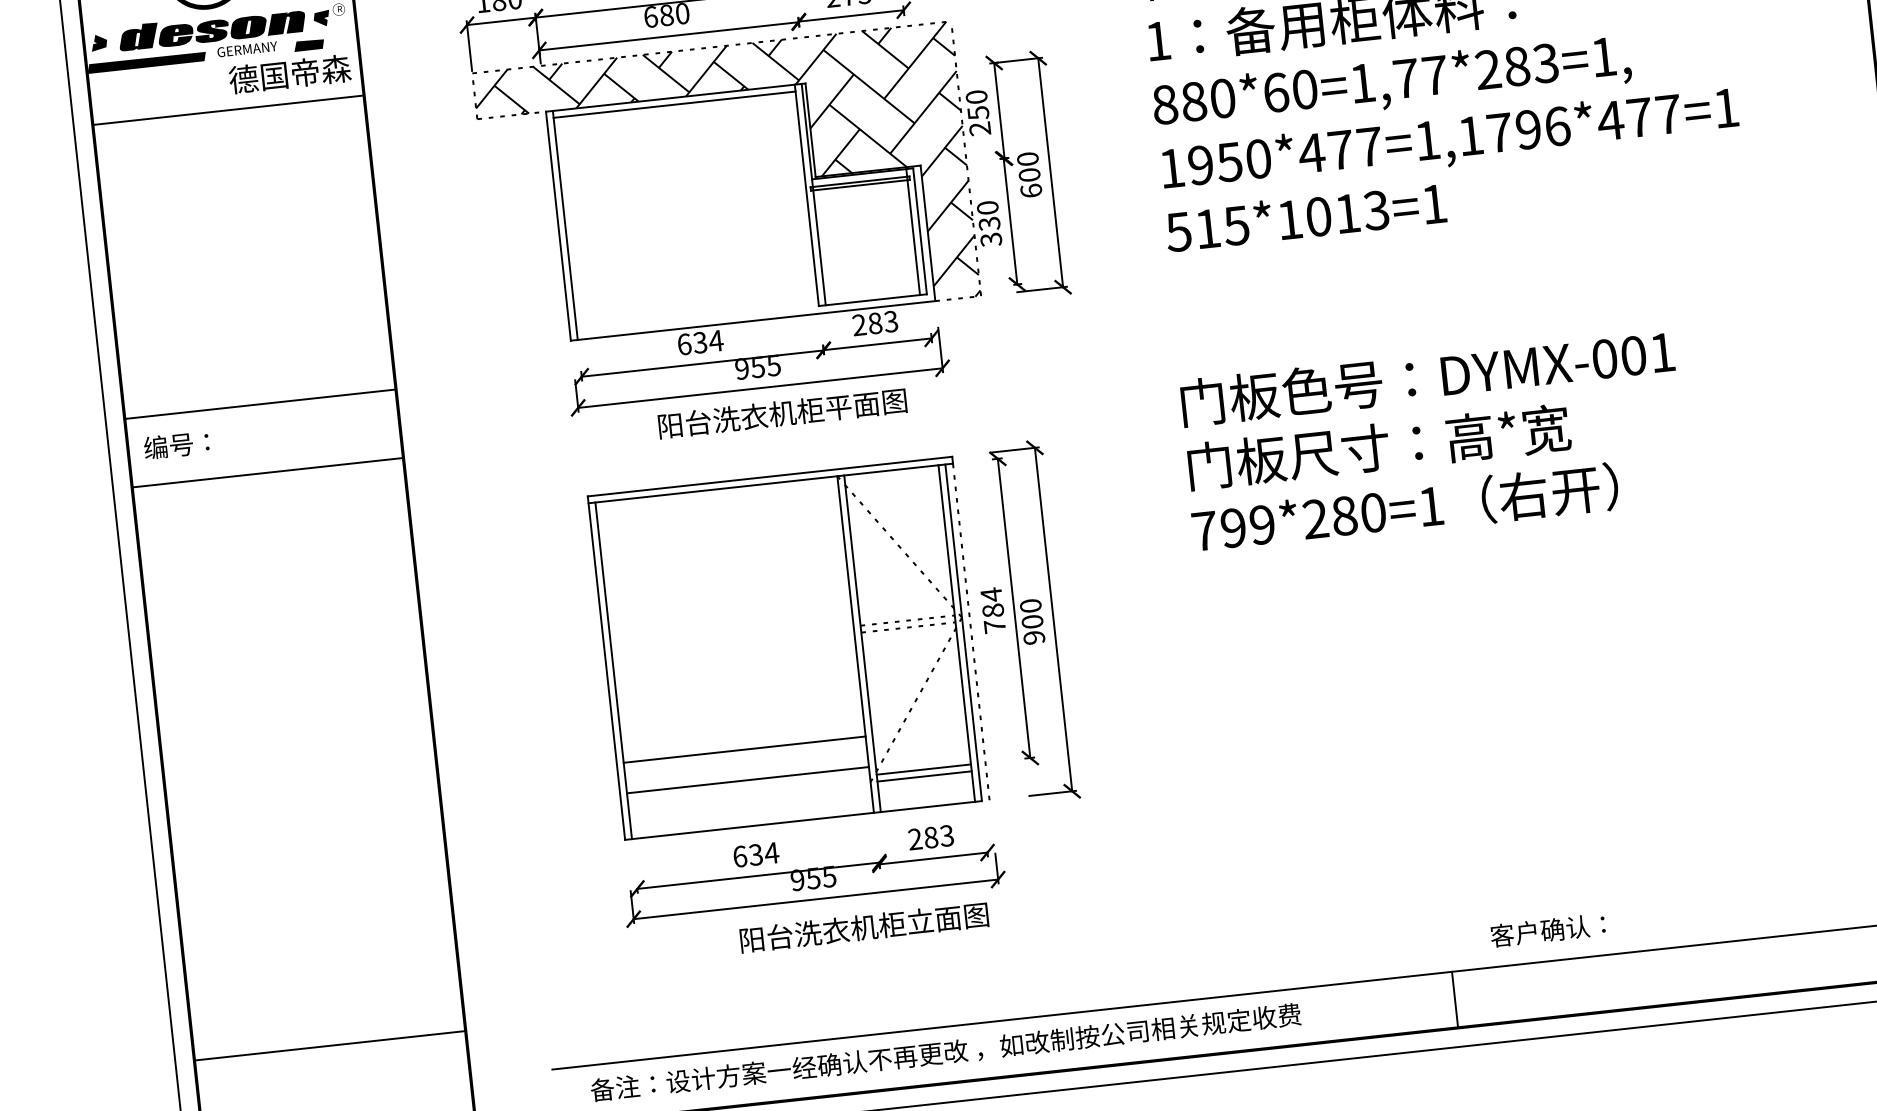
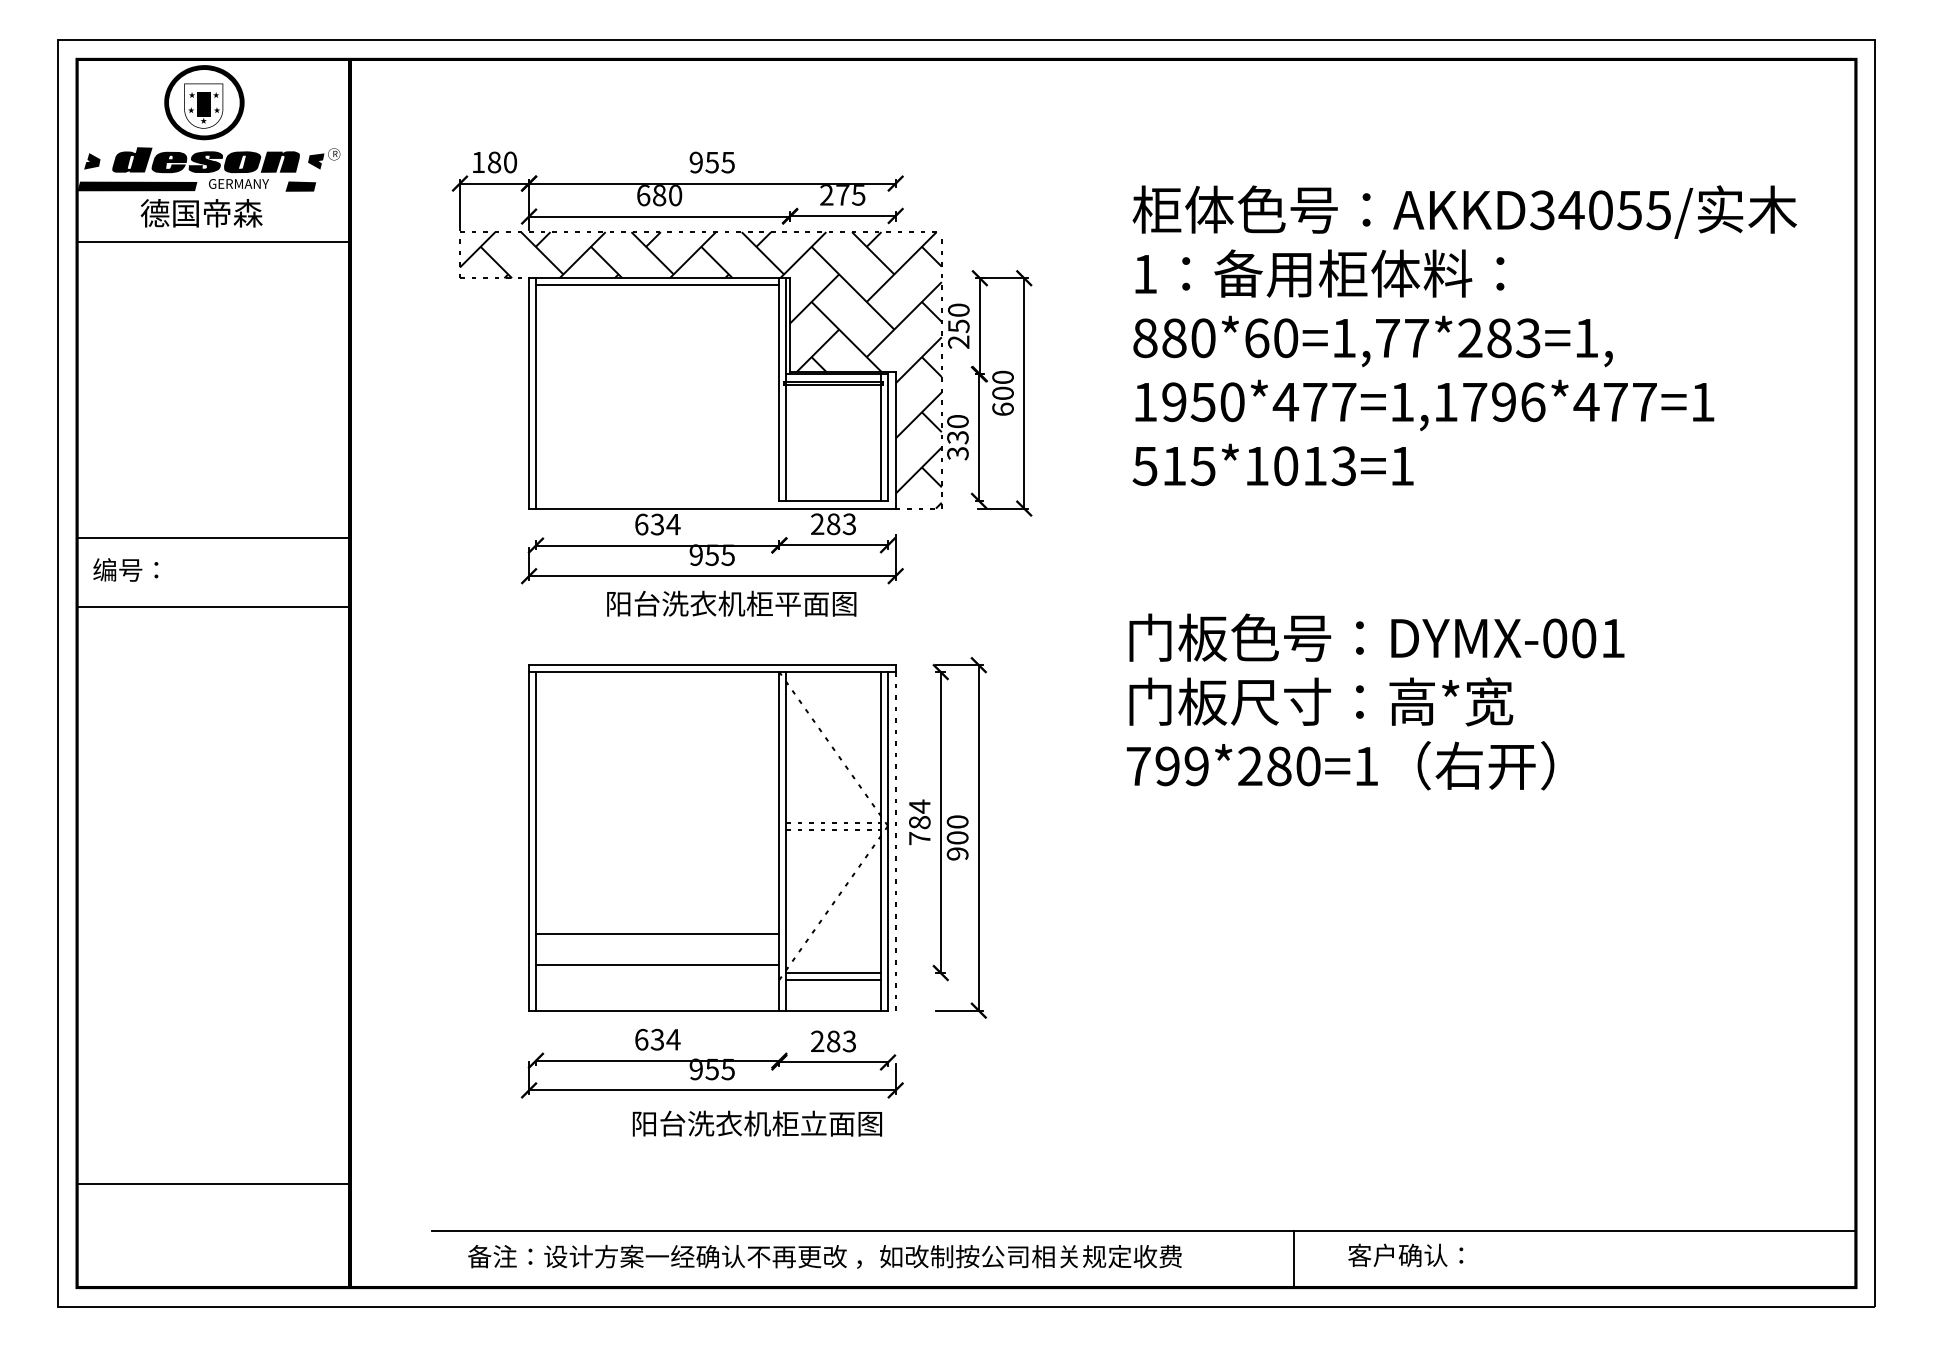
text: (289, 74) -> (201, 213), moved
text: (1547, 930) -> (1405, 1255), moved
line: (1454, 1000) -> (1293, 1259), moved

